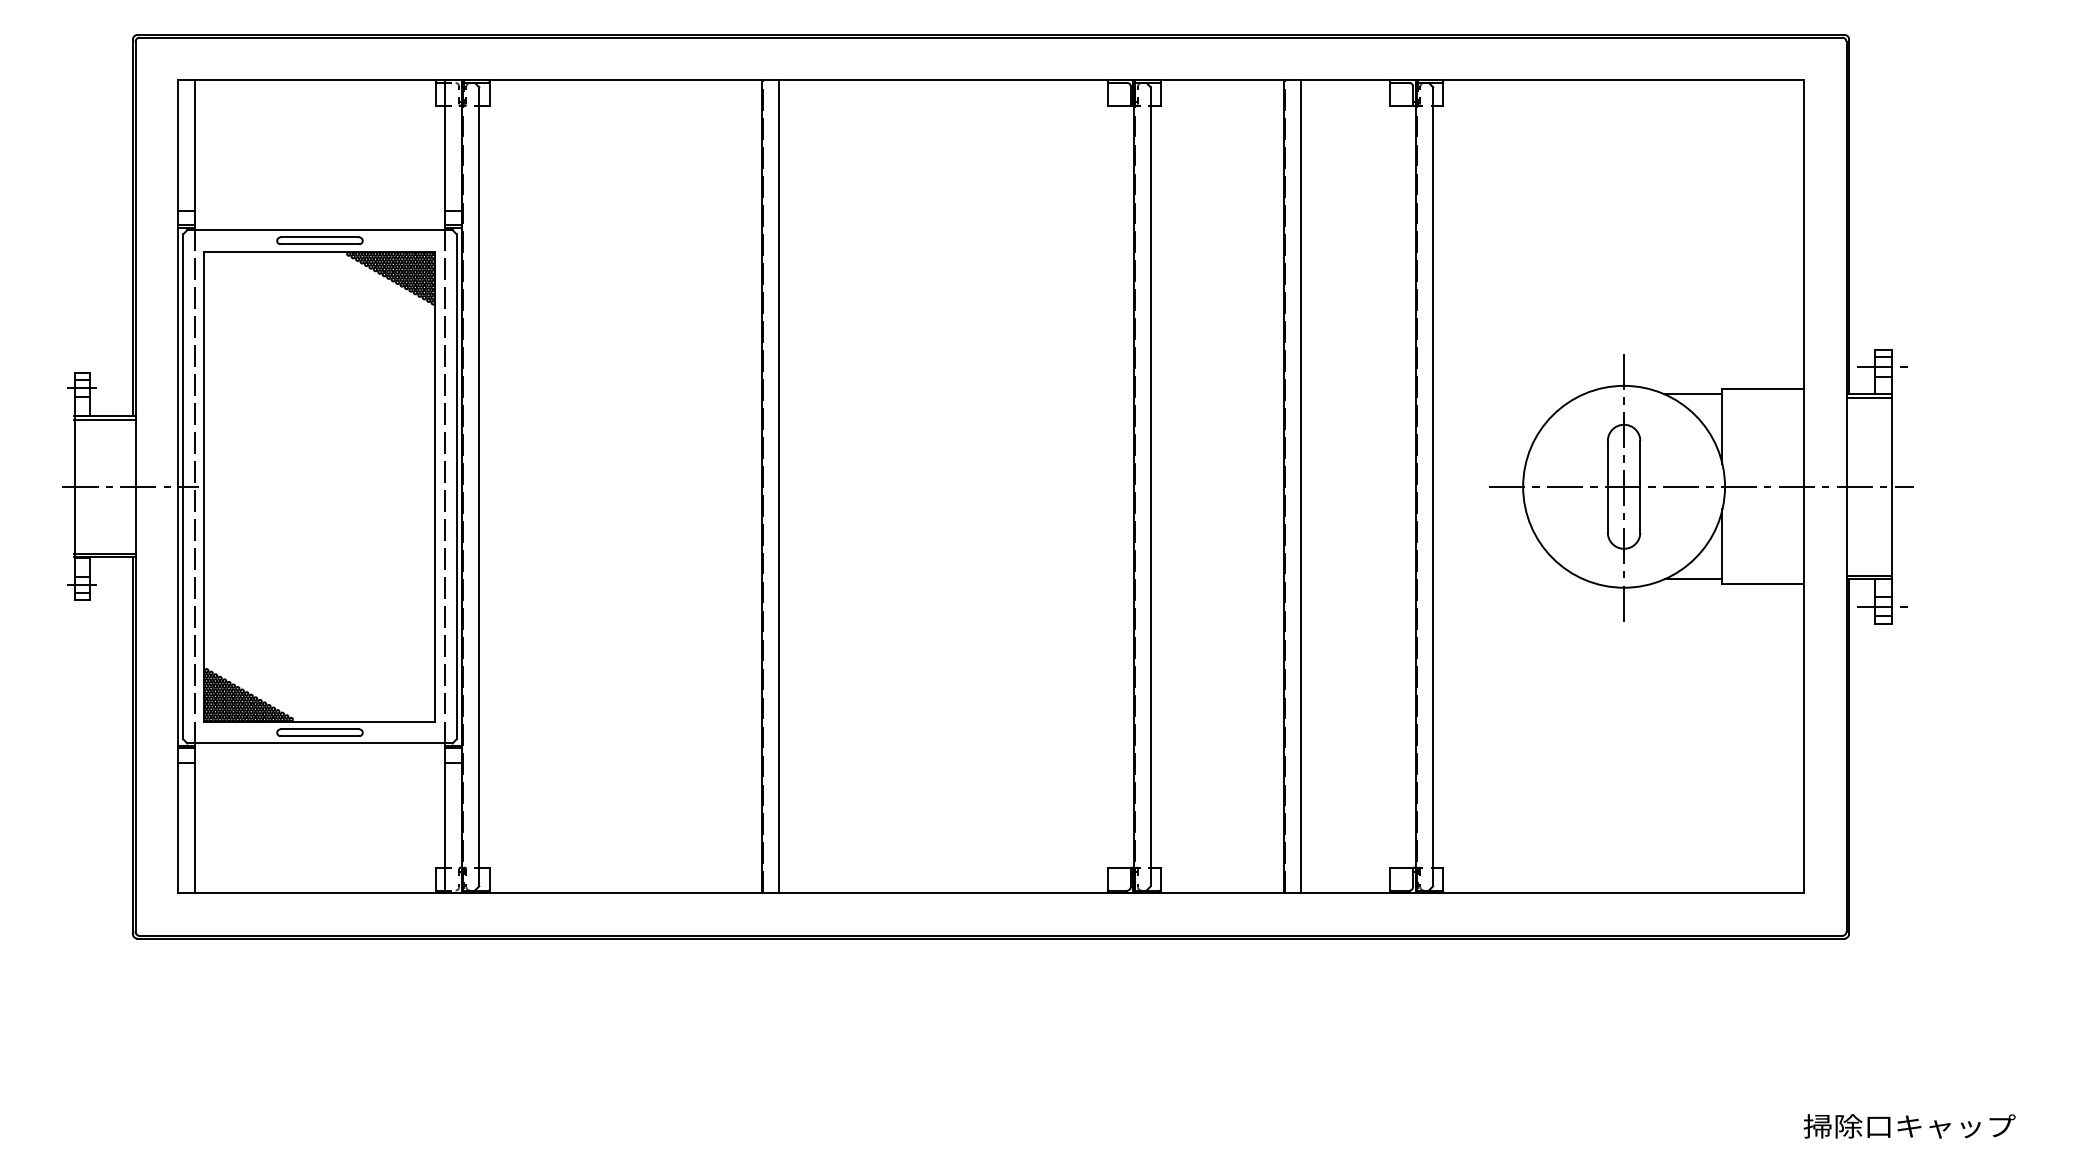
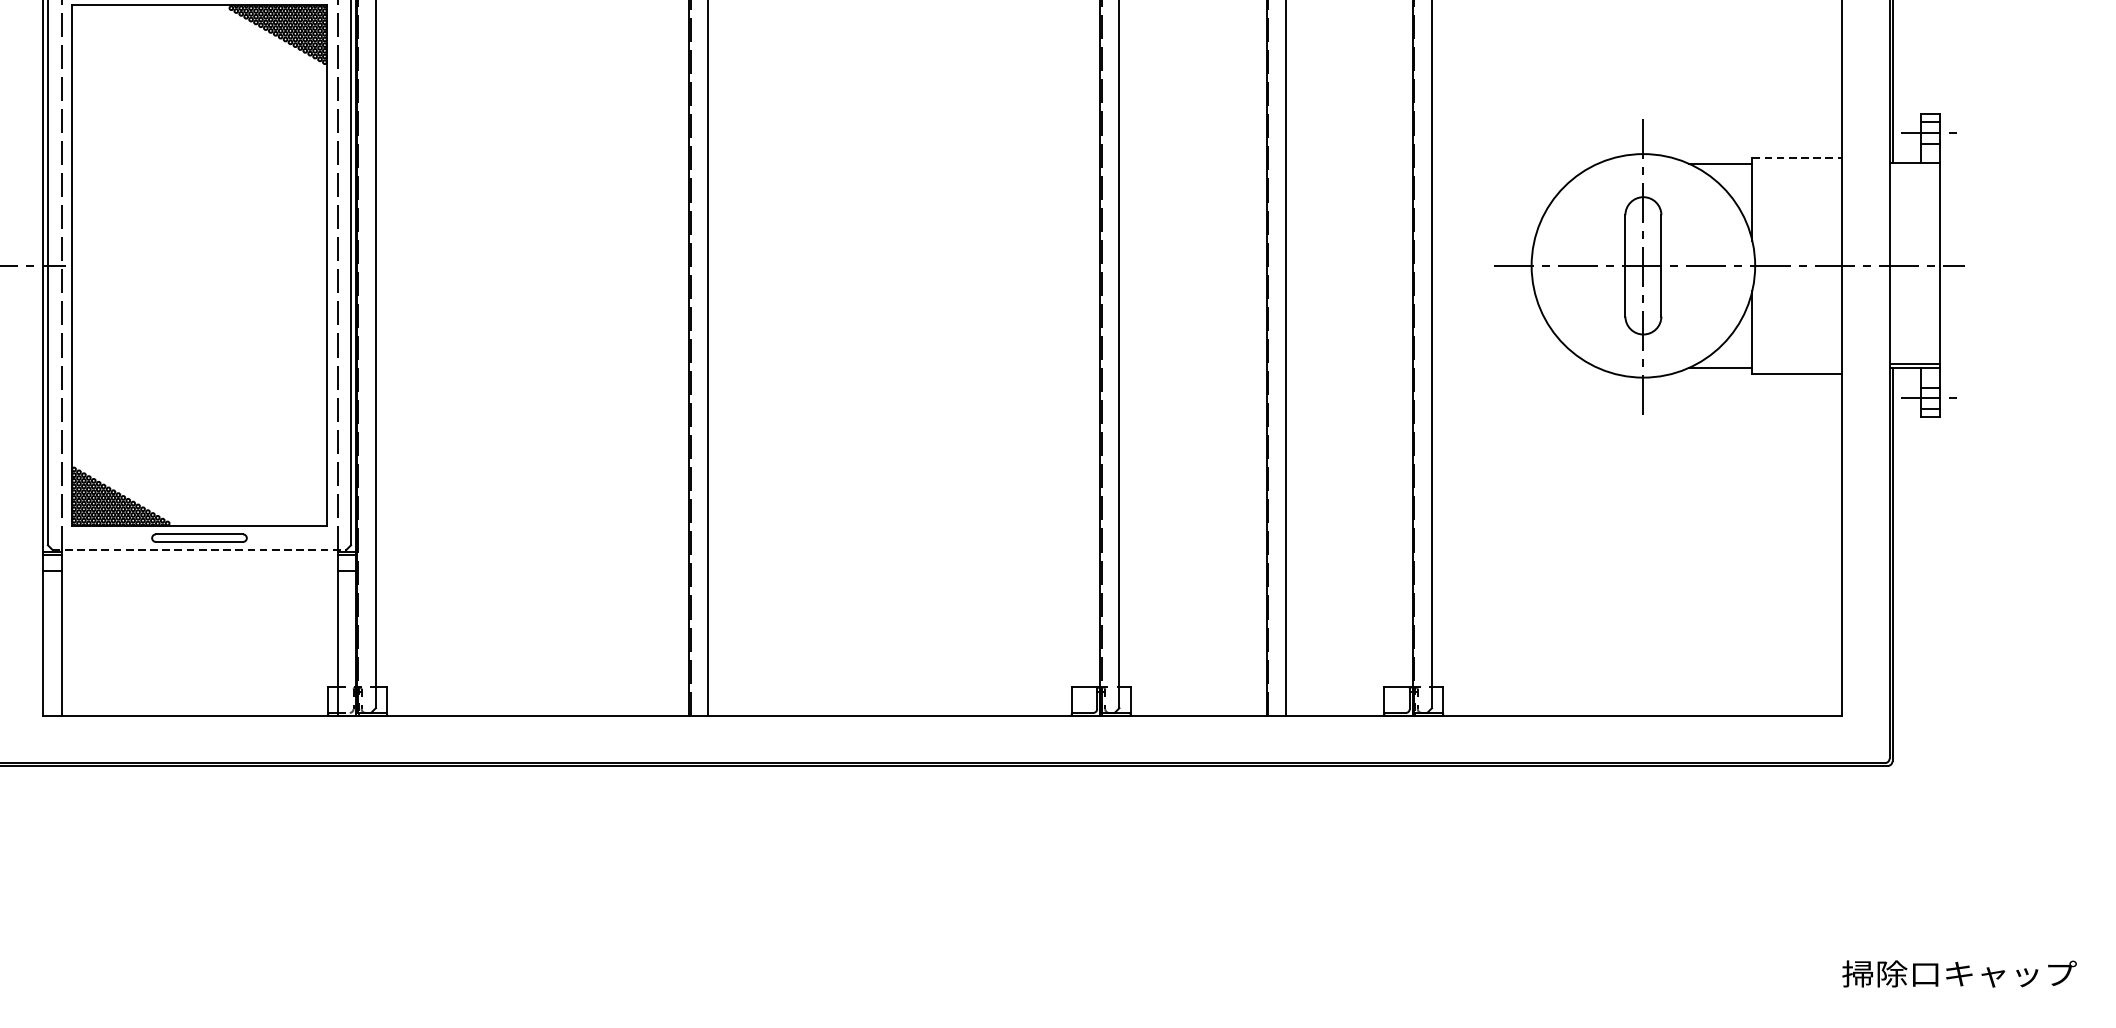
line: (1763, 389) -> (1797, 158), solid -> dashed
line: (1868, 397) -> (1914, 166), removed
line: (319, 743) -> (198, 550), solid -> dashed

